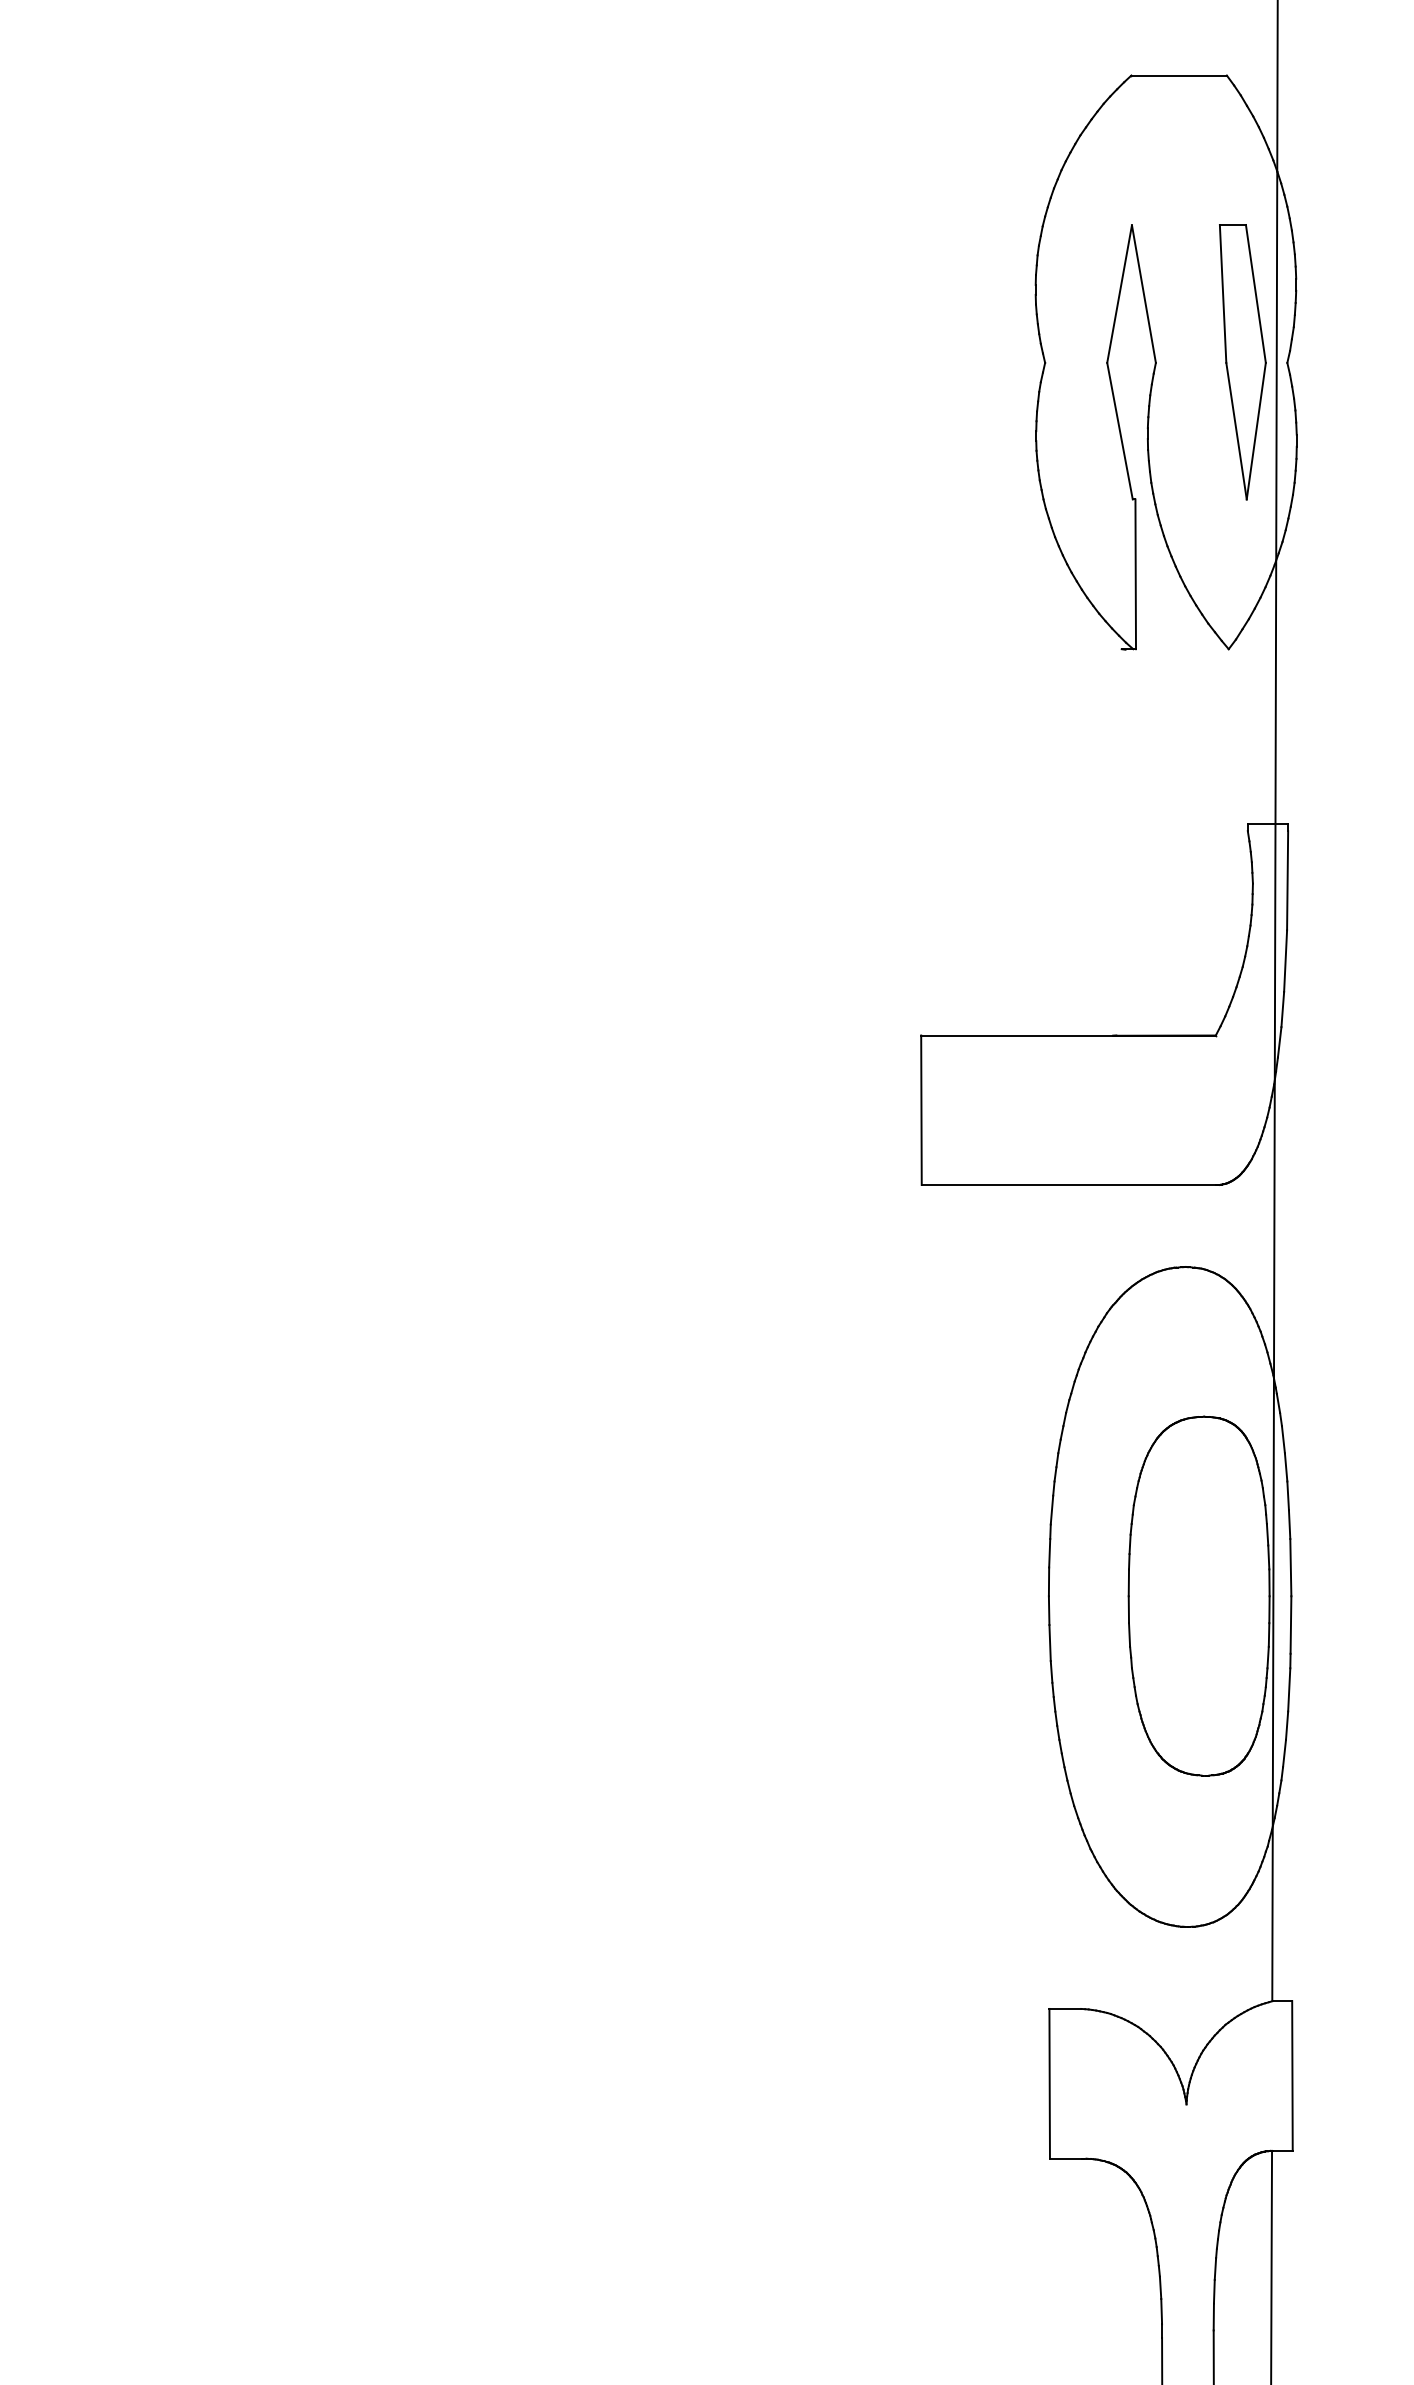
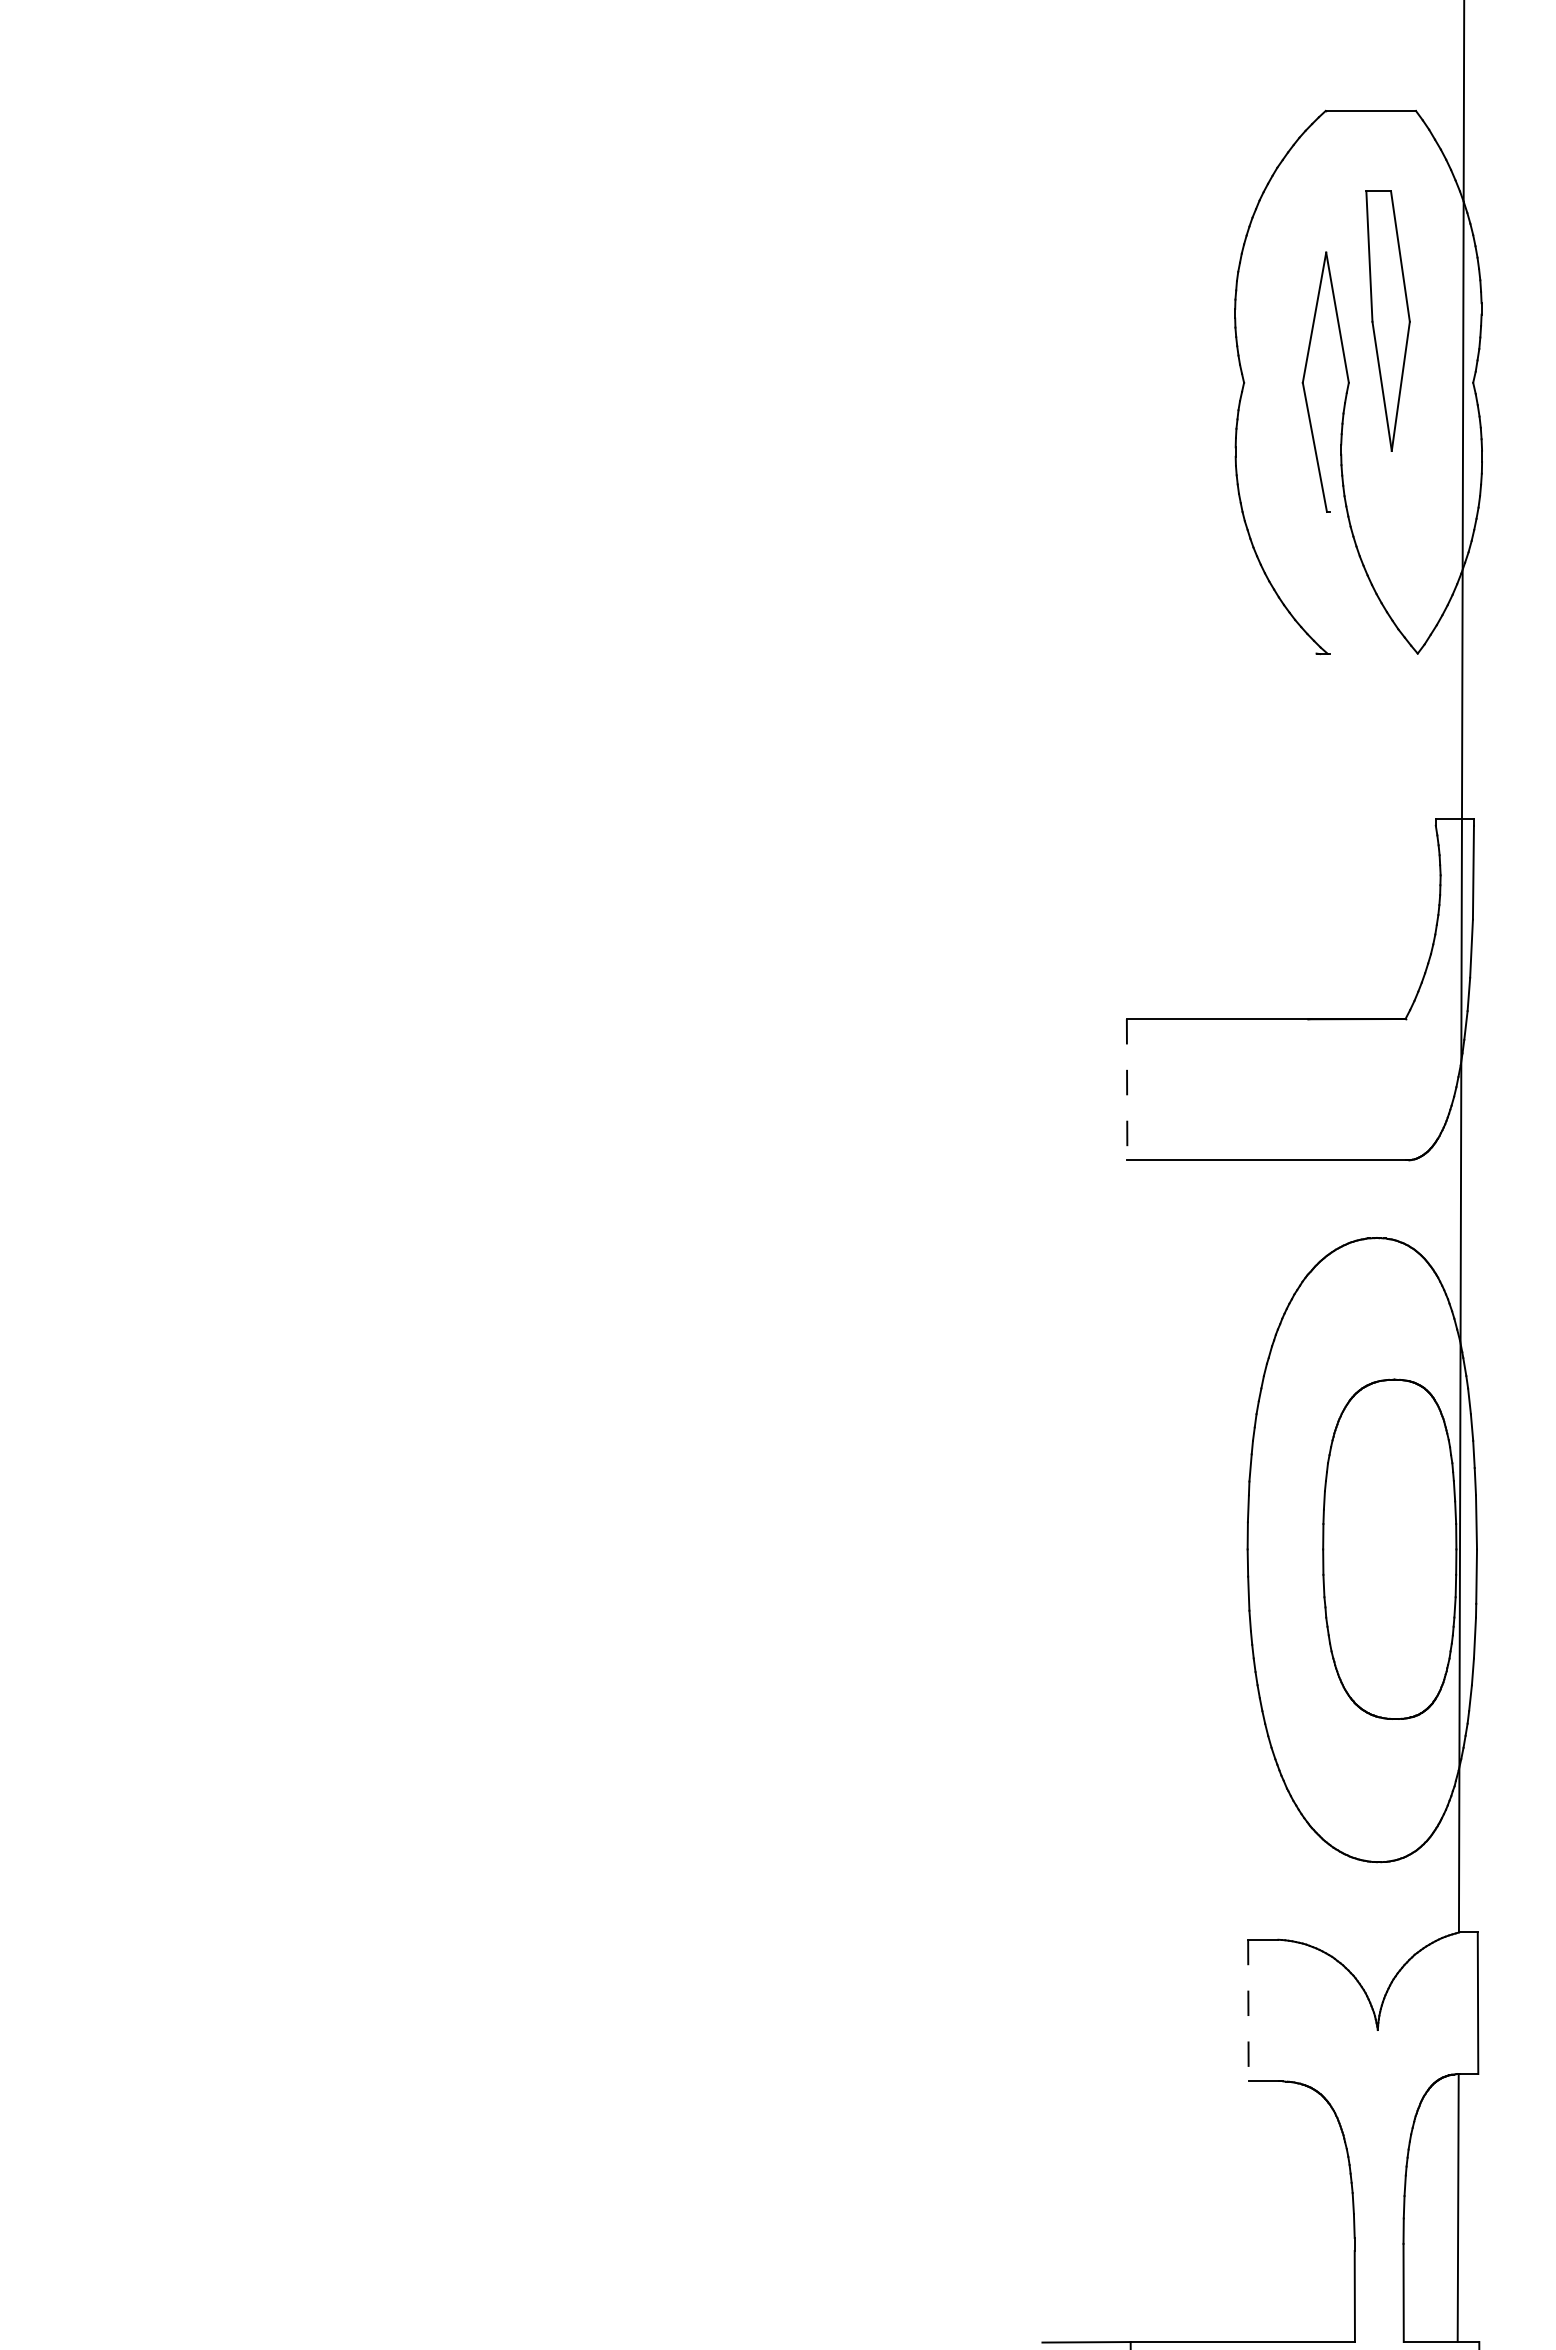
part: (1242, 361) -> (1387, 320), moved
line: (1135, 574) -> (1329, 582), removed
line: (921, 1110) -> (1127, 1089), solid -> dashed
line: (1049, 2083) -> (1248, 2010), solid -> dashed

